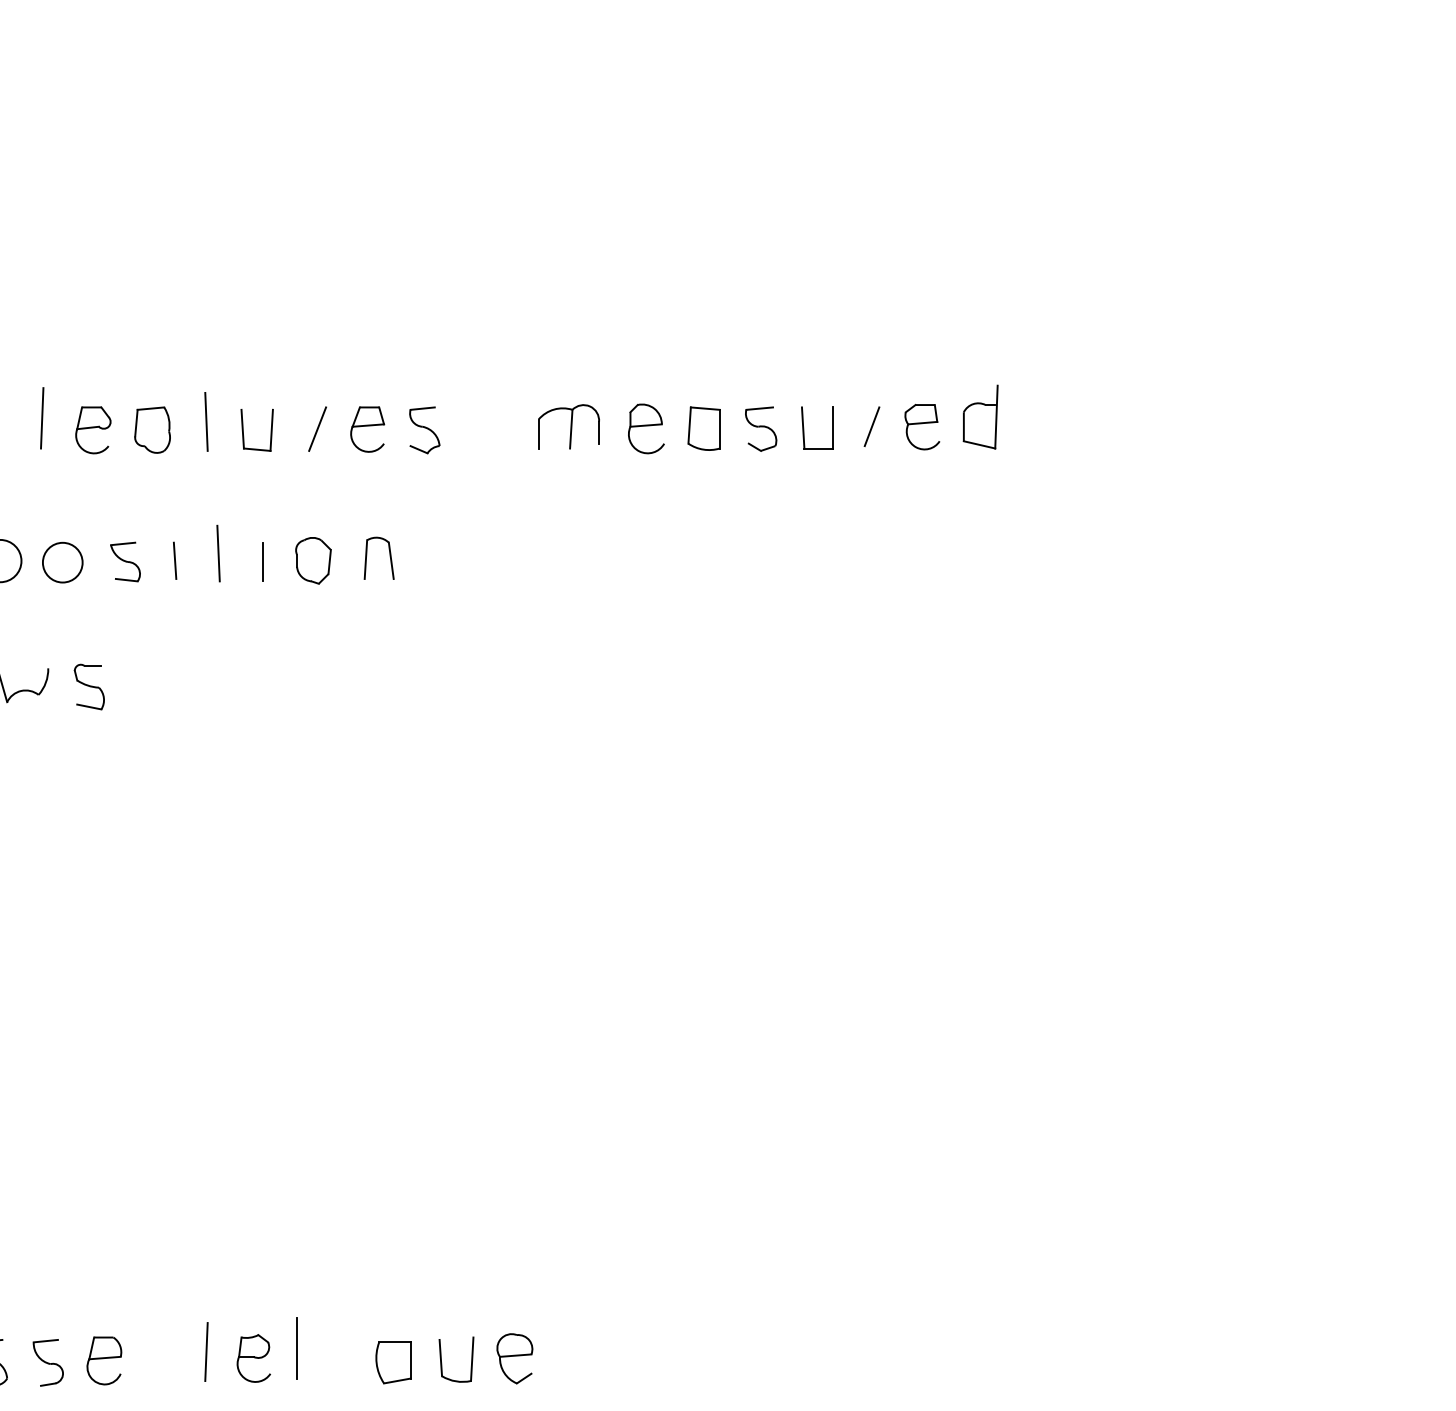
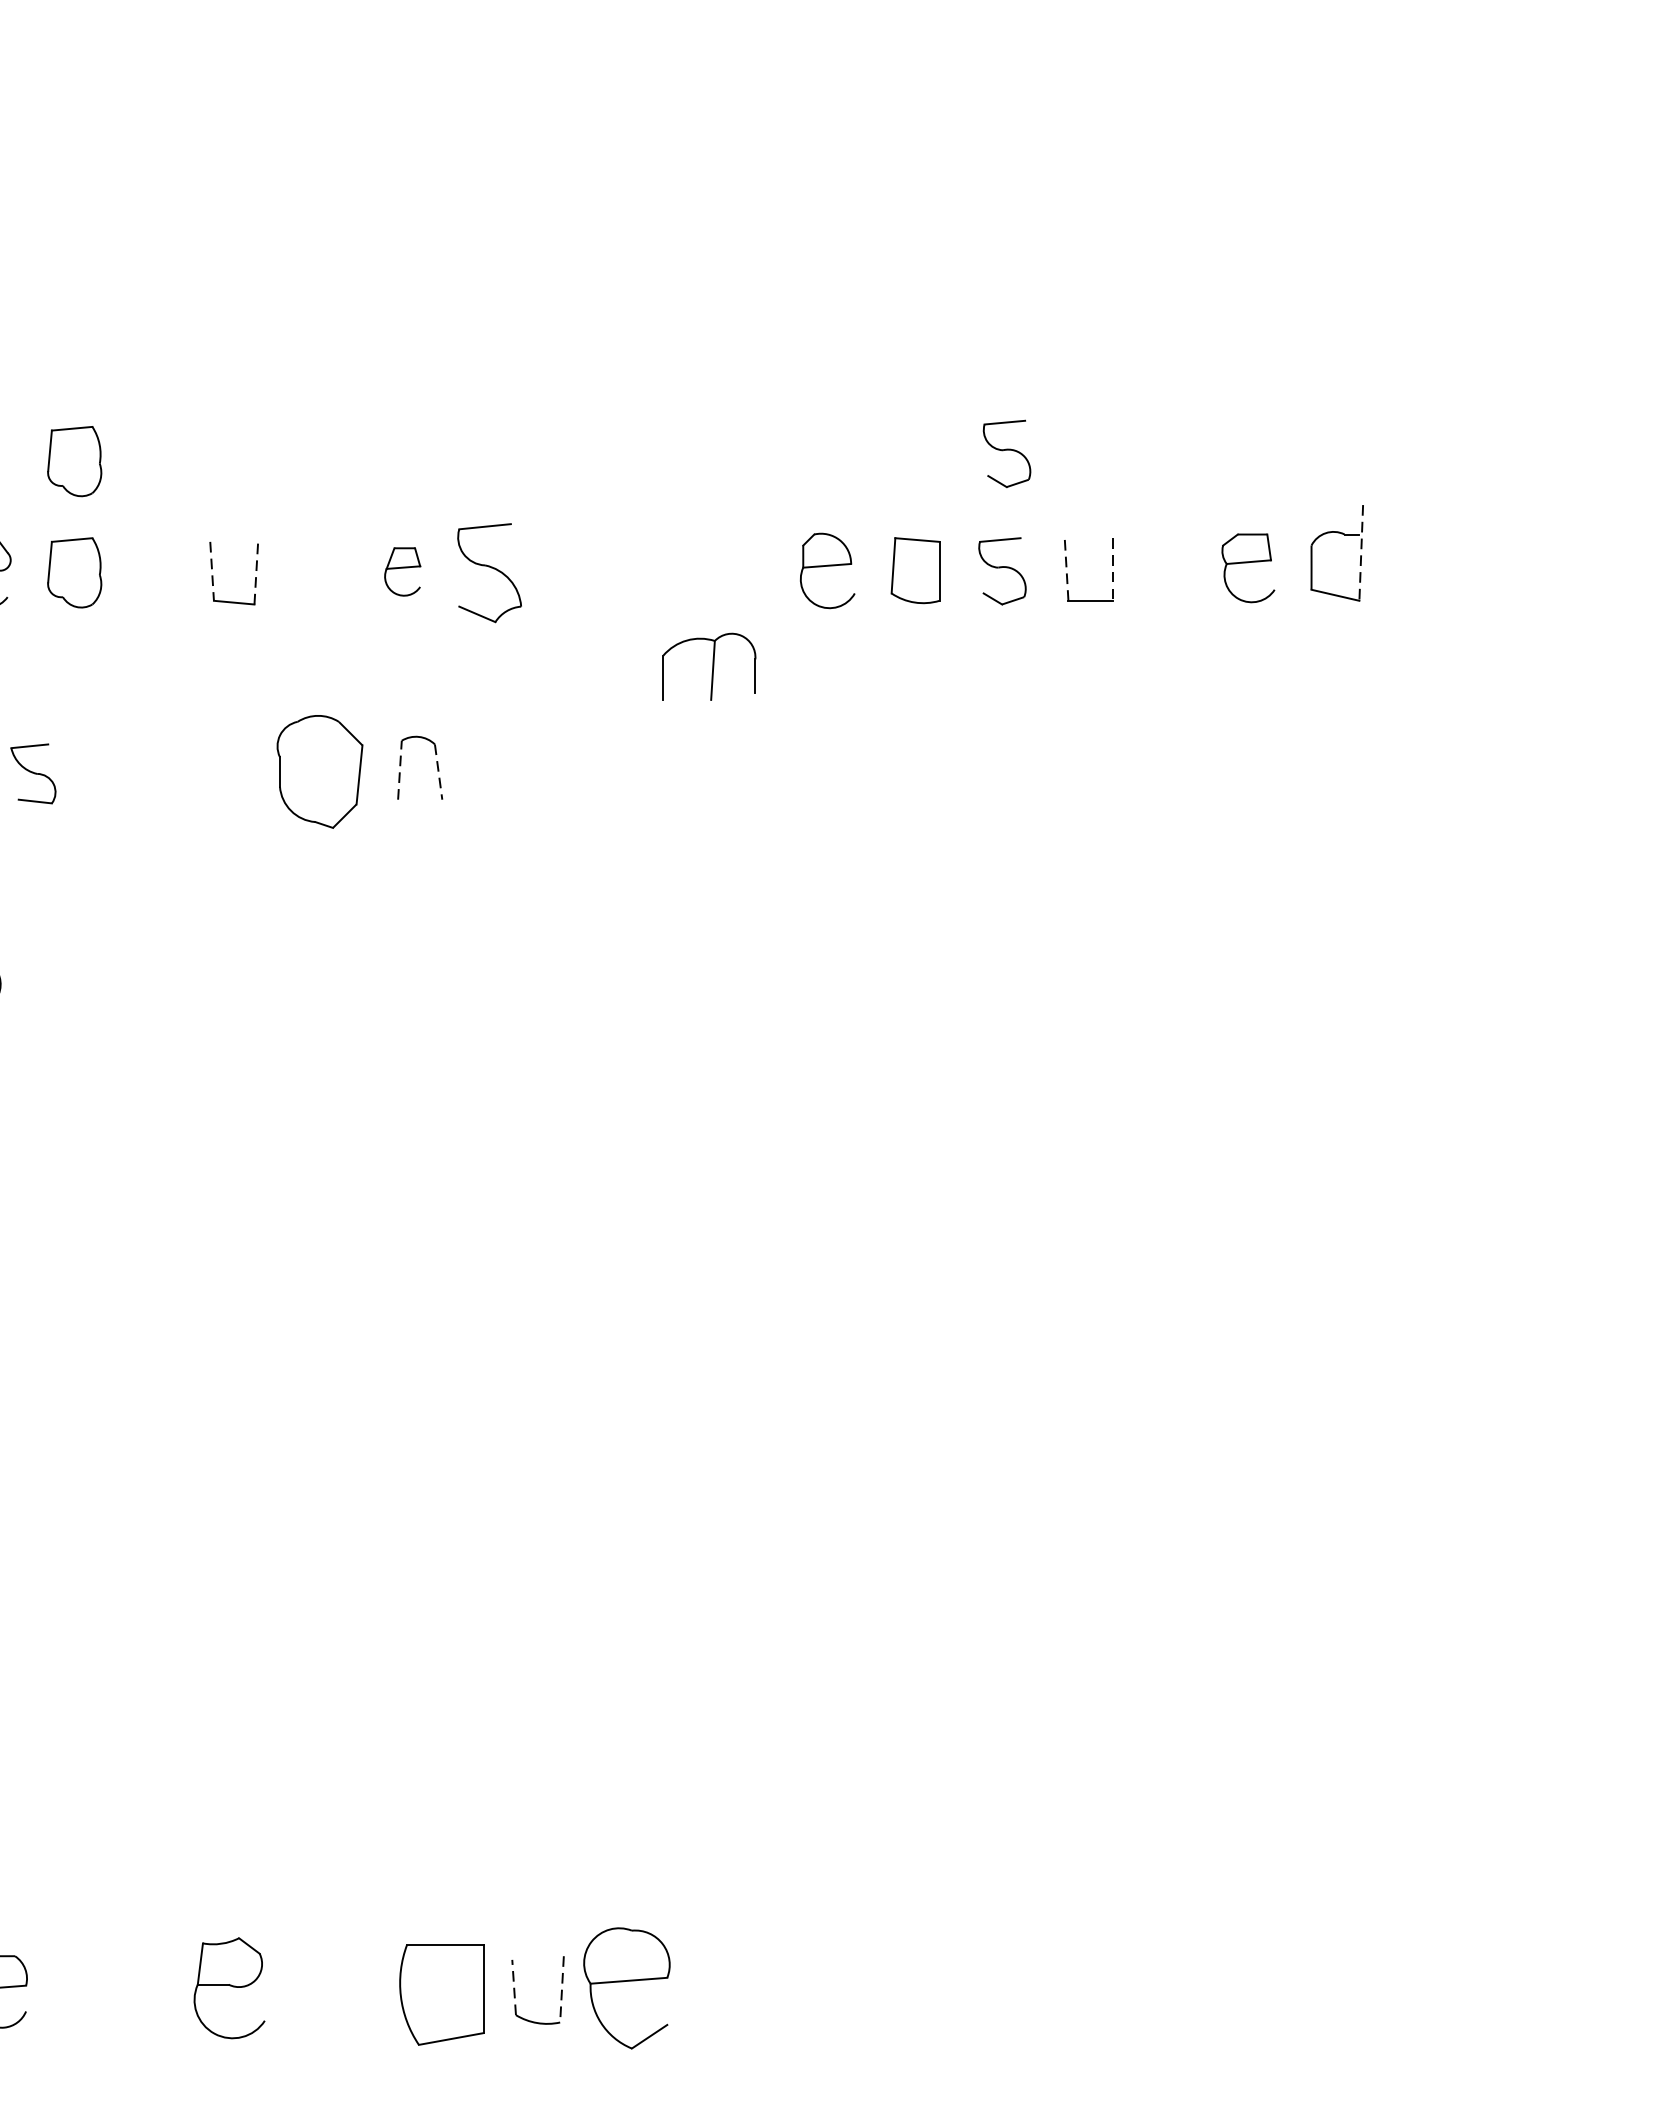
part: (764, 351) -> (1007, 452), added
part: (152, 356) -> (74, 460), added
line: (996, 417) -> (1361, 553), solid -> dashed
line: (206, 421) -> (156, 559), removed
part: (568, 426) -> (708, 666), moved
line: (871, 426) -> (1170, 567), removed
line: (803, 427) -> (1067, 568), solid -> dashed
line: (833, 427) -> (1112, 568), solid -> dashed
line: (317, 428) -> (326, 570), removed
line: (242, 429) -> (211, 571), solid -> dashed
part: (367, 429) -> (402, 571), size x0.7
line: (271, 430) -> (255, 573), solid -> dashed
part: (424, 430) -> (489, 573), size x1.4
line: (218, 553) -> (175, 760), removed
line: (365, 559) -> (399, 770), solid -> dashed
line: (174, 560) -> (108, 771), removed
part: (313, 560) -> (320, 771), size x1.6
line: (263, 561) -> (243, 773), removed
line: (391, 561) -> (438, 773), solid -> dashed
line: (297, 1348) -> (295, 1972), removed
line: (206, 1352) -> (156, 1979), removed
line: (440, 1357) -> (513, 1986), solid -> dashed
part: (253, 1358) -> (228, 1988), size x1.4
part: (514, 1358) -> (626, 1988), size x1.6
line: (472, 1359) -> (562, 1989), solid -> dashed
part: (393, 1362) -> (441, 1994), size x1.6

